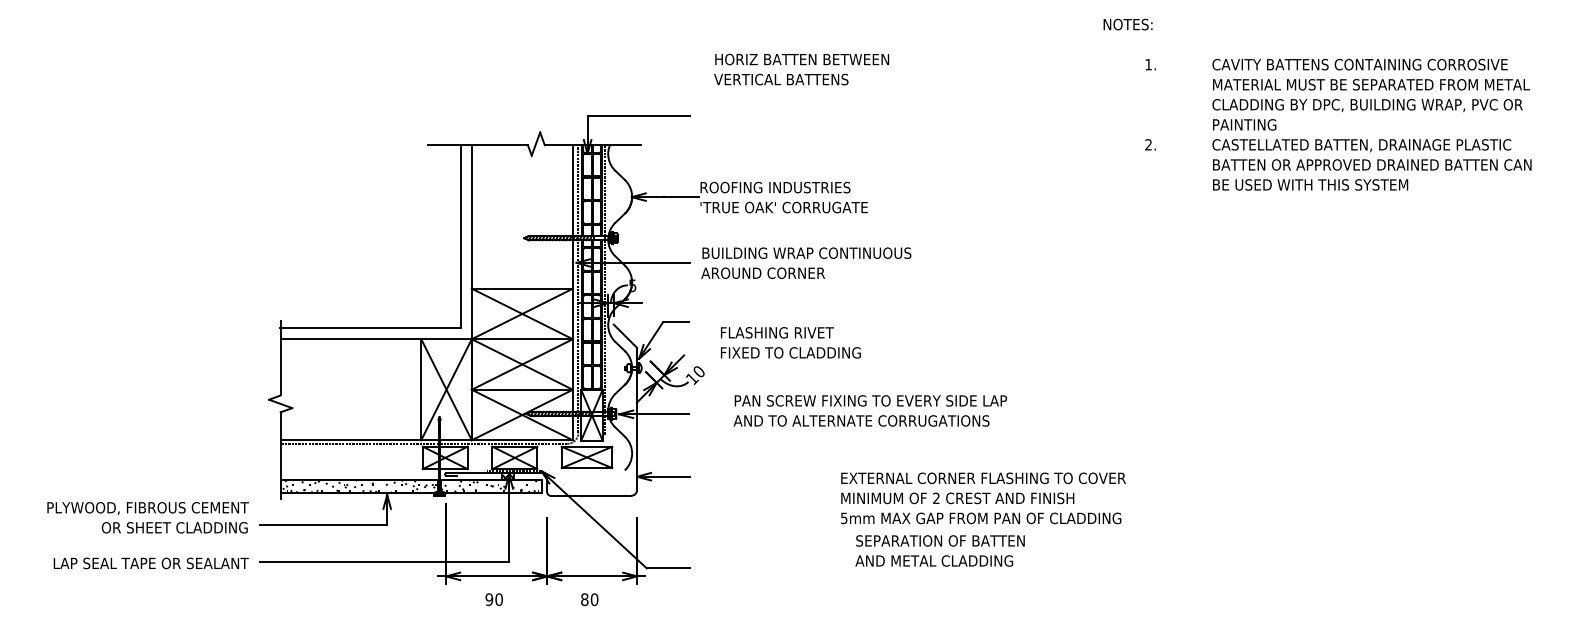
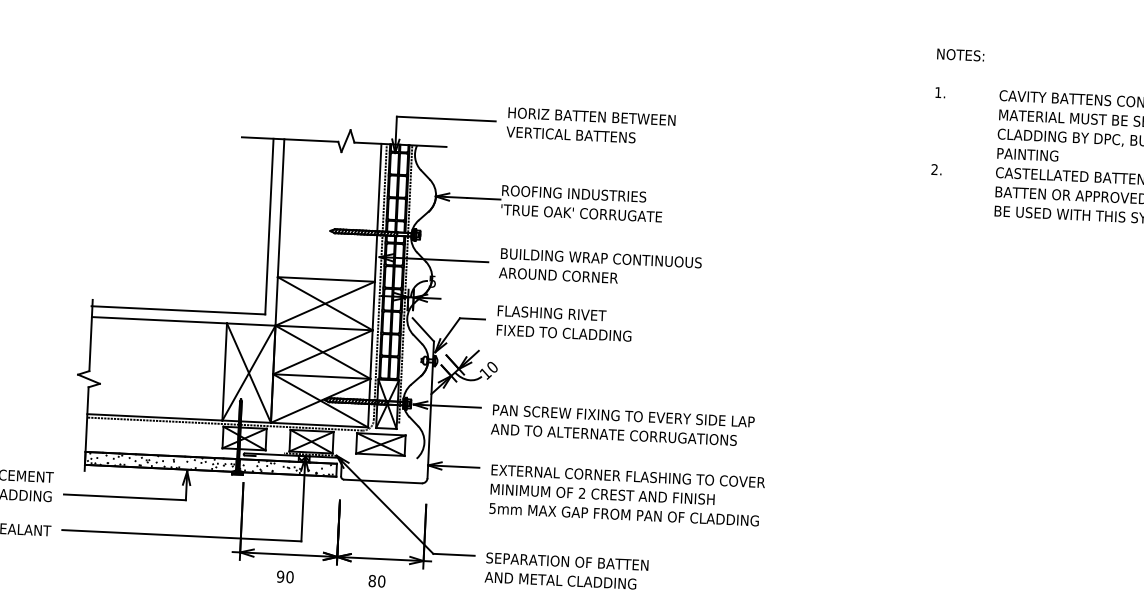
text: (1127, 24) -> (960, 54), moved
text: (801, 69) -> (590, 126), moved
text: (790, 342) -> (564, 323), moved
text: (869, 410) -> (622, 425), moved
text: (983, 498) -> (627, 495), moved
text: (939, 550) -> (566, 570), moved

